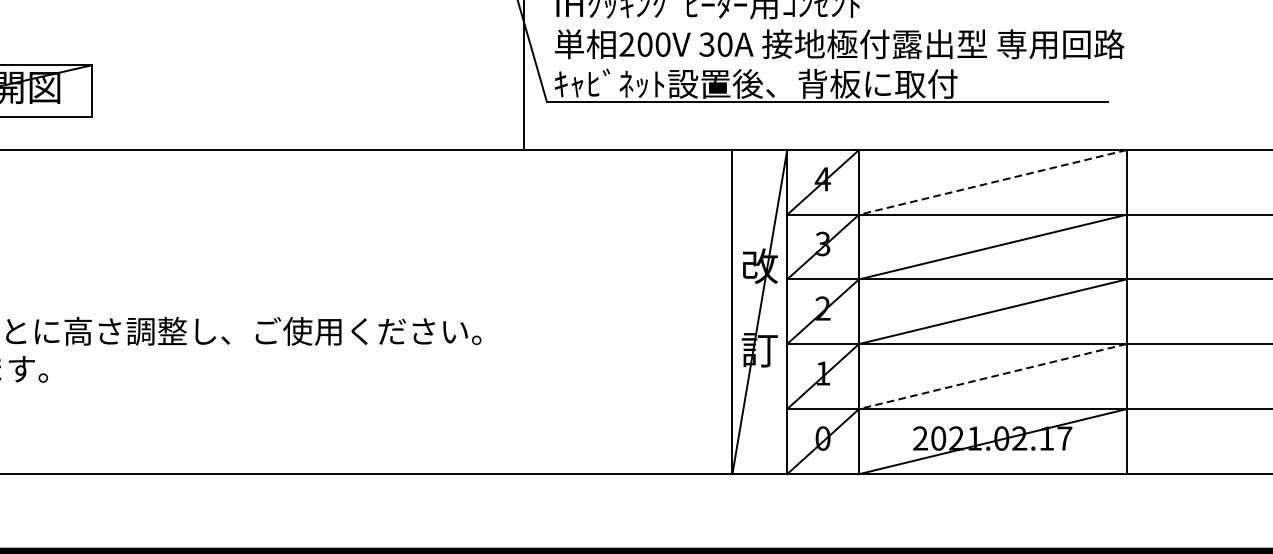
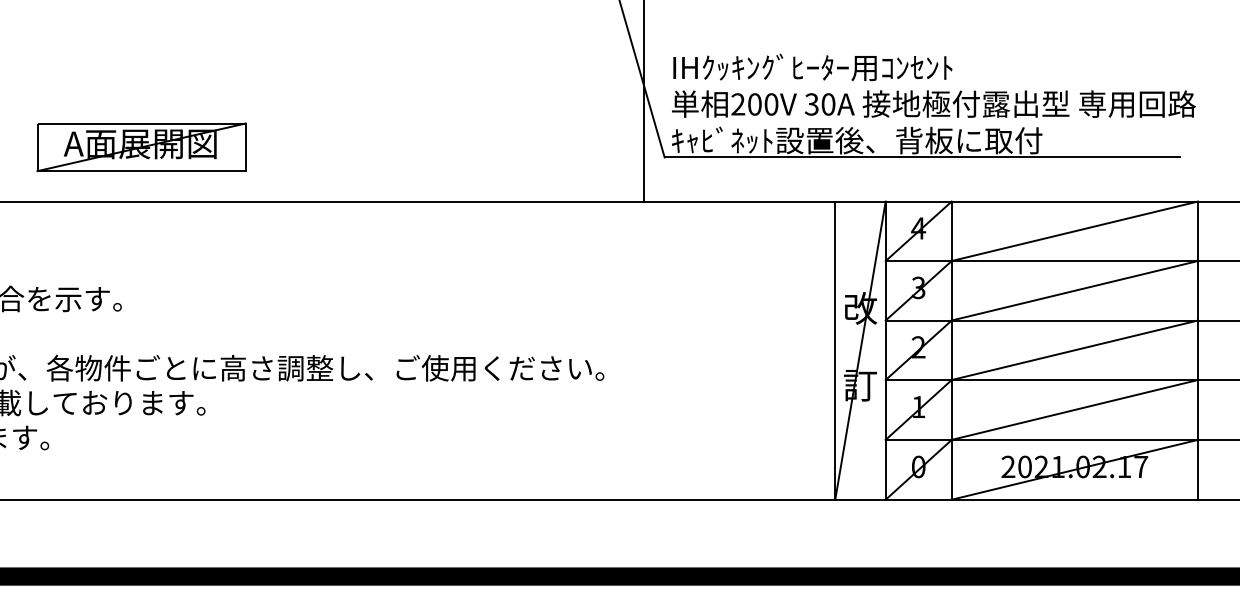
line: (992, 182) -> (1074, 231), dashed -> solid
line: (992, 376) -> (1074, 409), dashed -> solid

